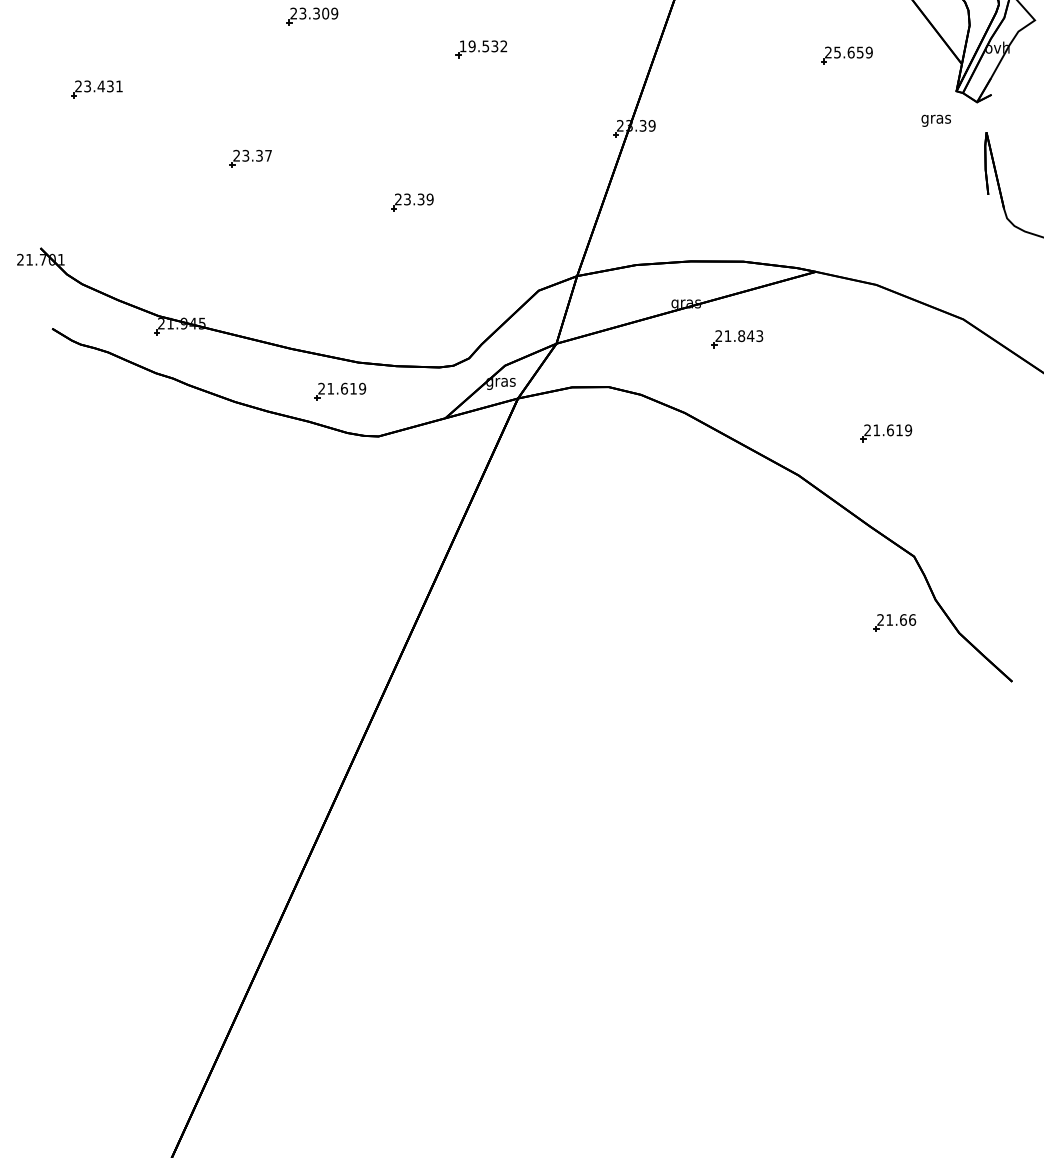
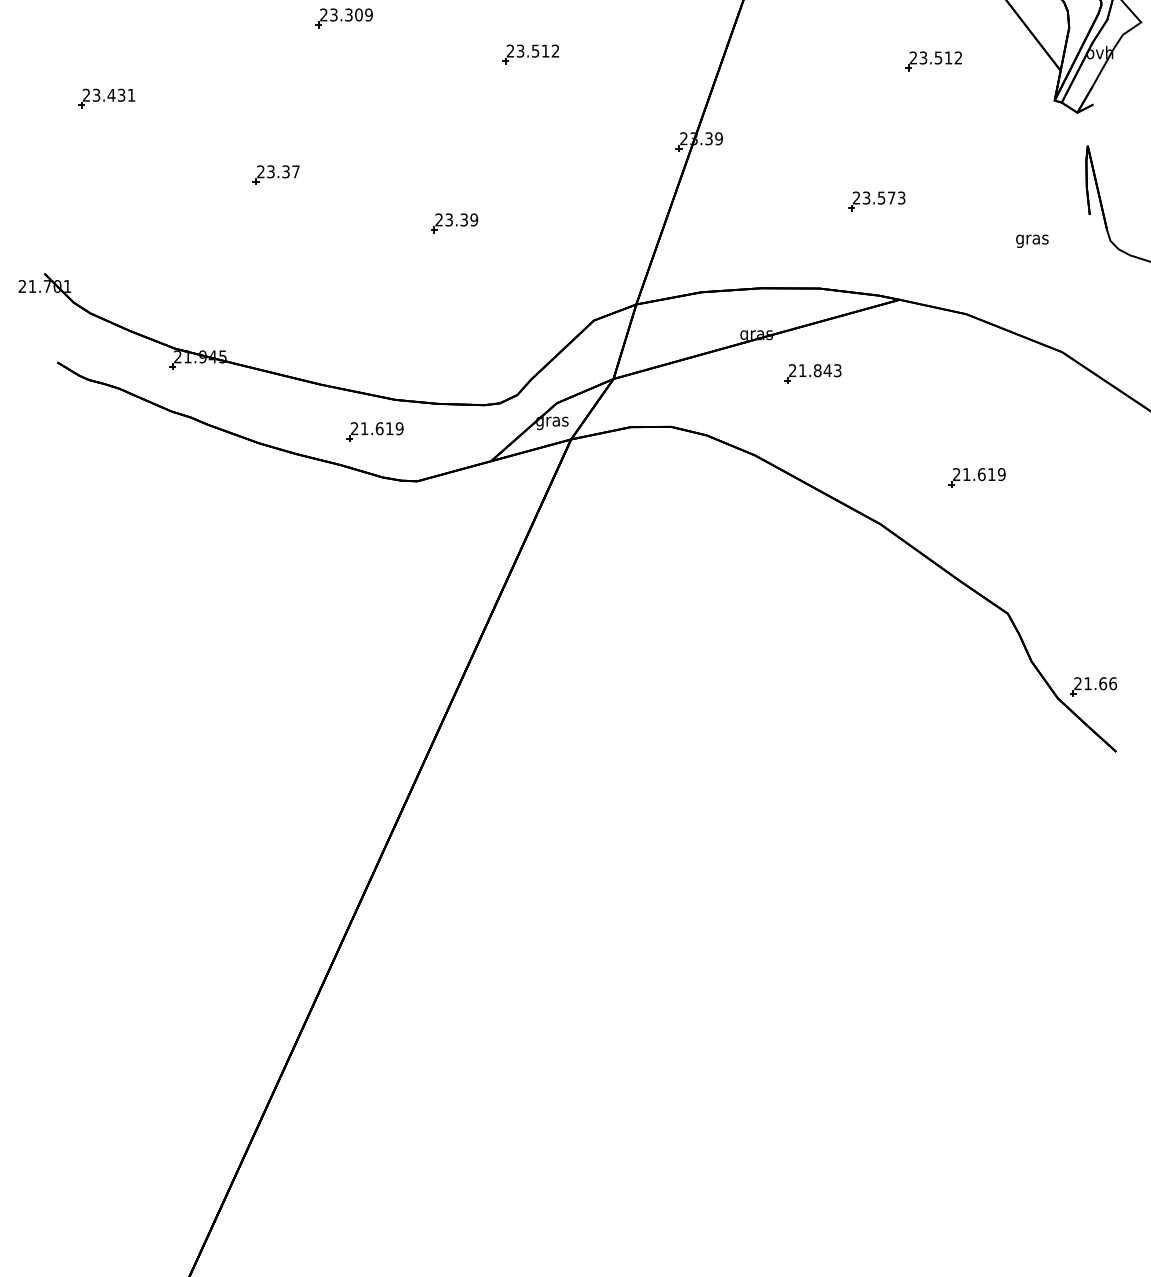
text: (478, 46) -> (527, 51), 19.532 -> 23.512
text: (853, 52) -> (941, 57), 25.659 -> 23.512
text: (935, 120) -> (1031, 240), moved
part: (795, 182) -> (877, 201), added
part: (894, 622) -> (1093, 686), moved

